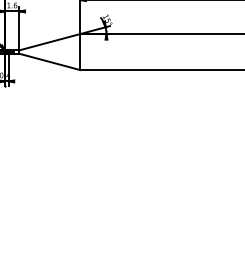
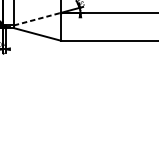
line: (49, 42) -> (36, 19), solid -> dashed

